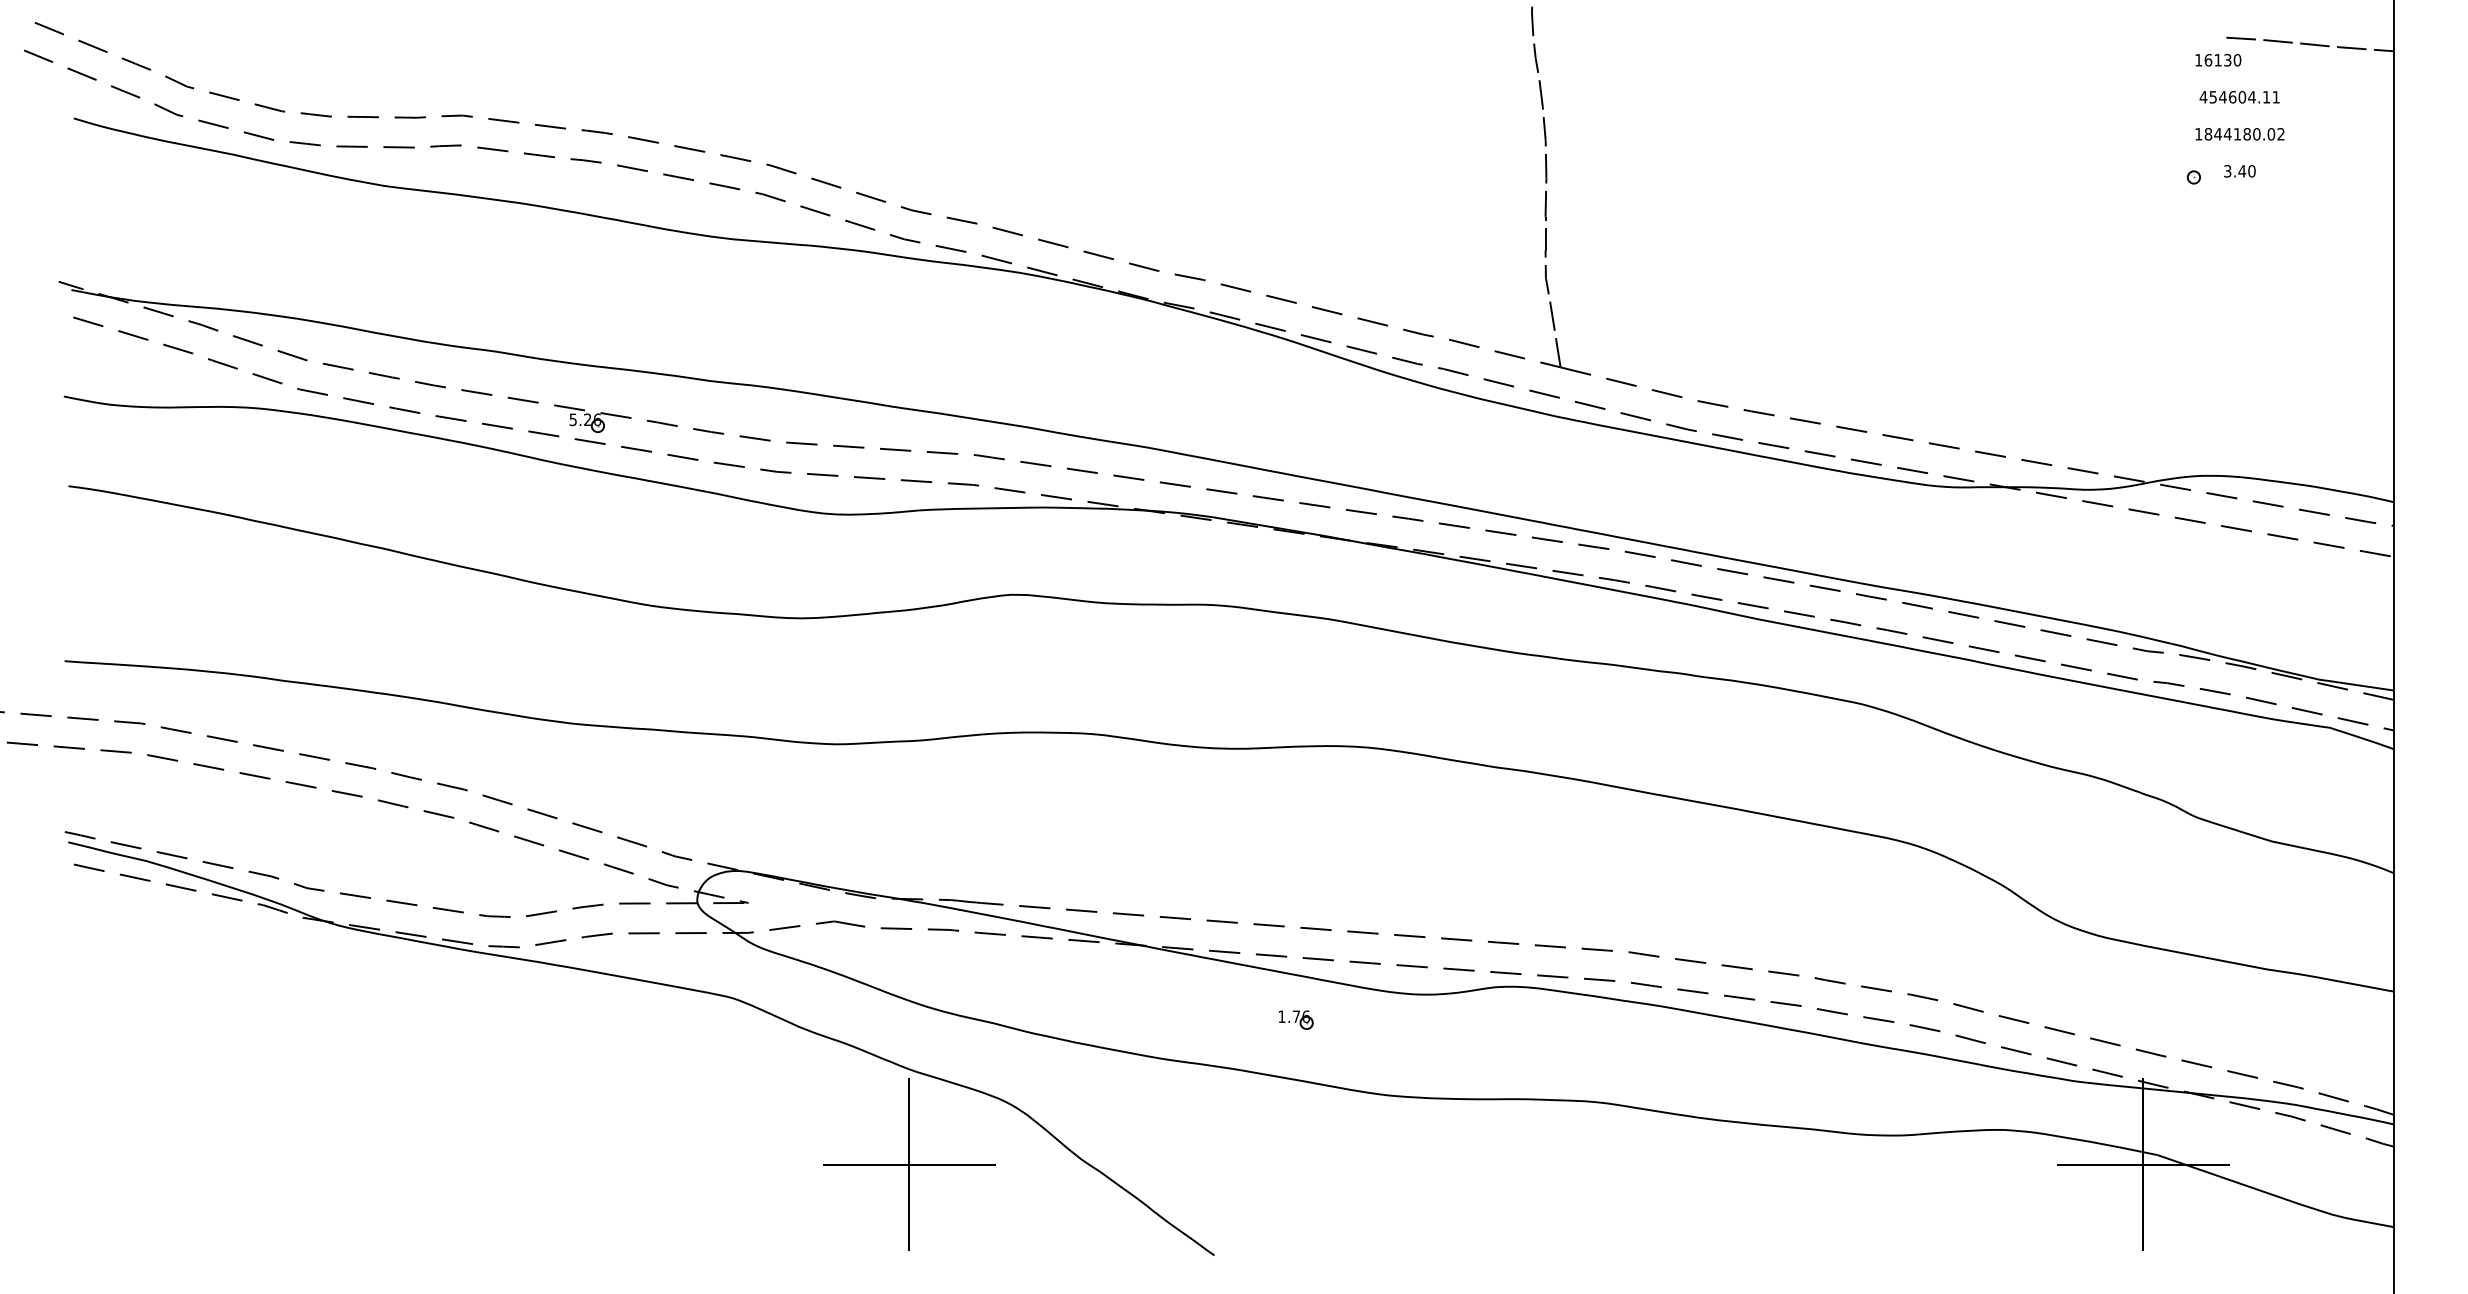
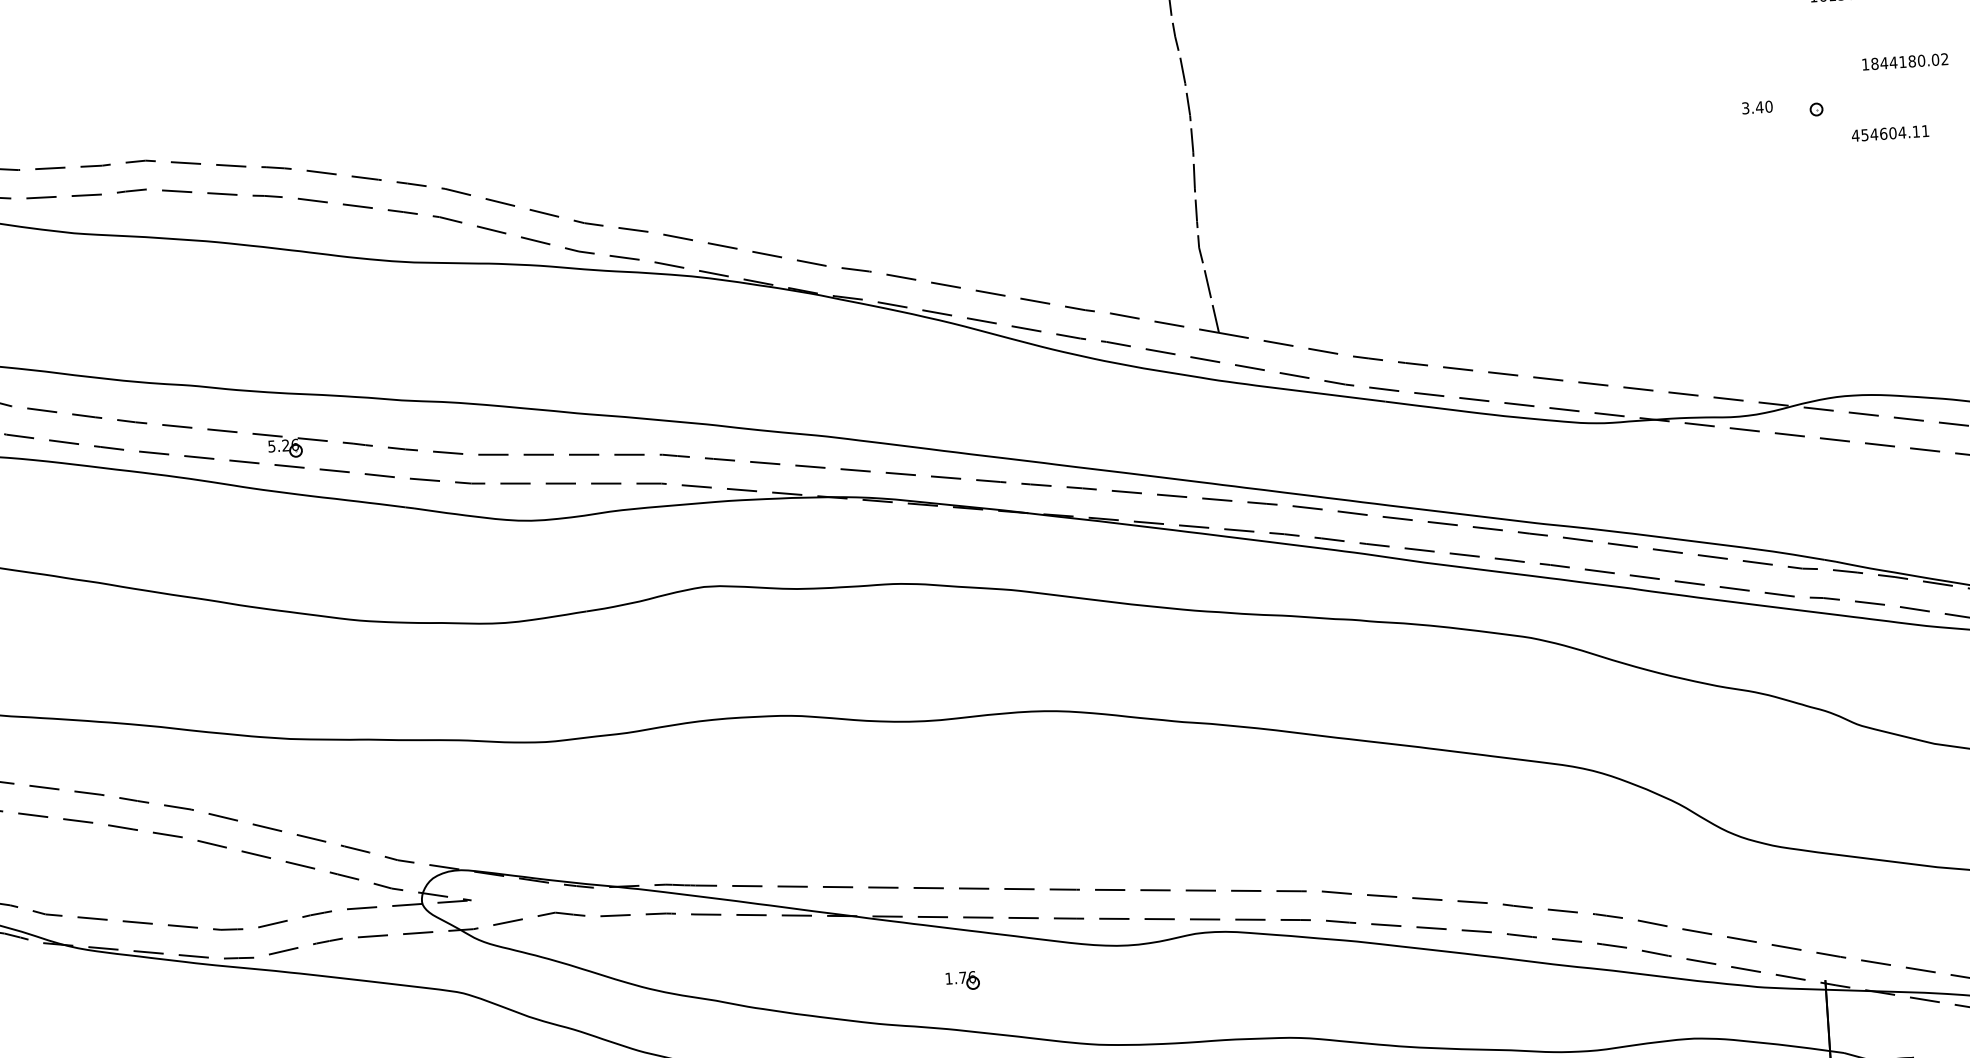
text: (2239, 97) -> (1890, 133), moved
text: (2239, 134) -> (1904, 62), moved
text: (2239, 171) -> (1757, 107), moved
part: (1296, 1019) -> (963, 980), moved

